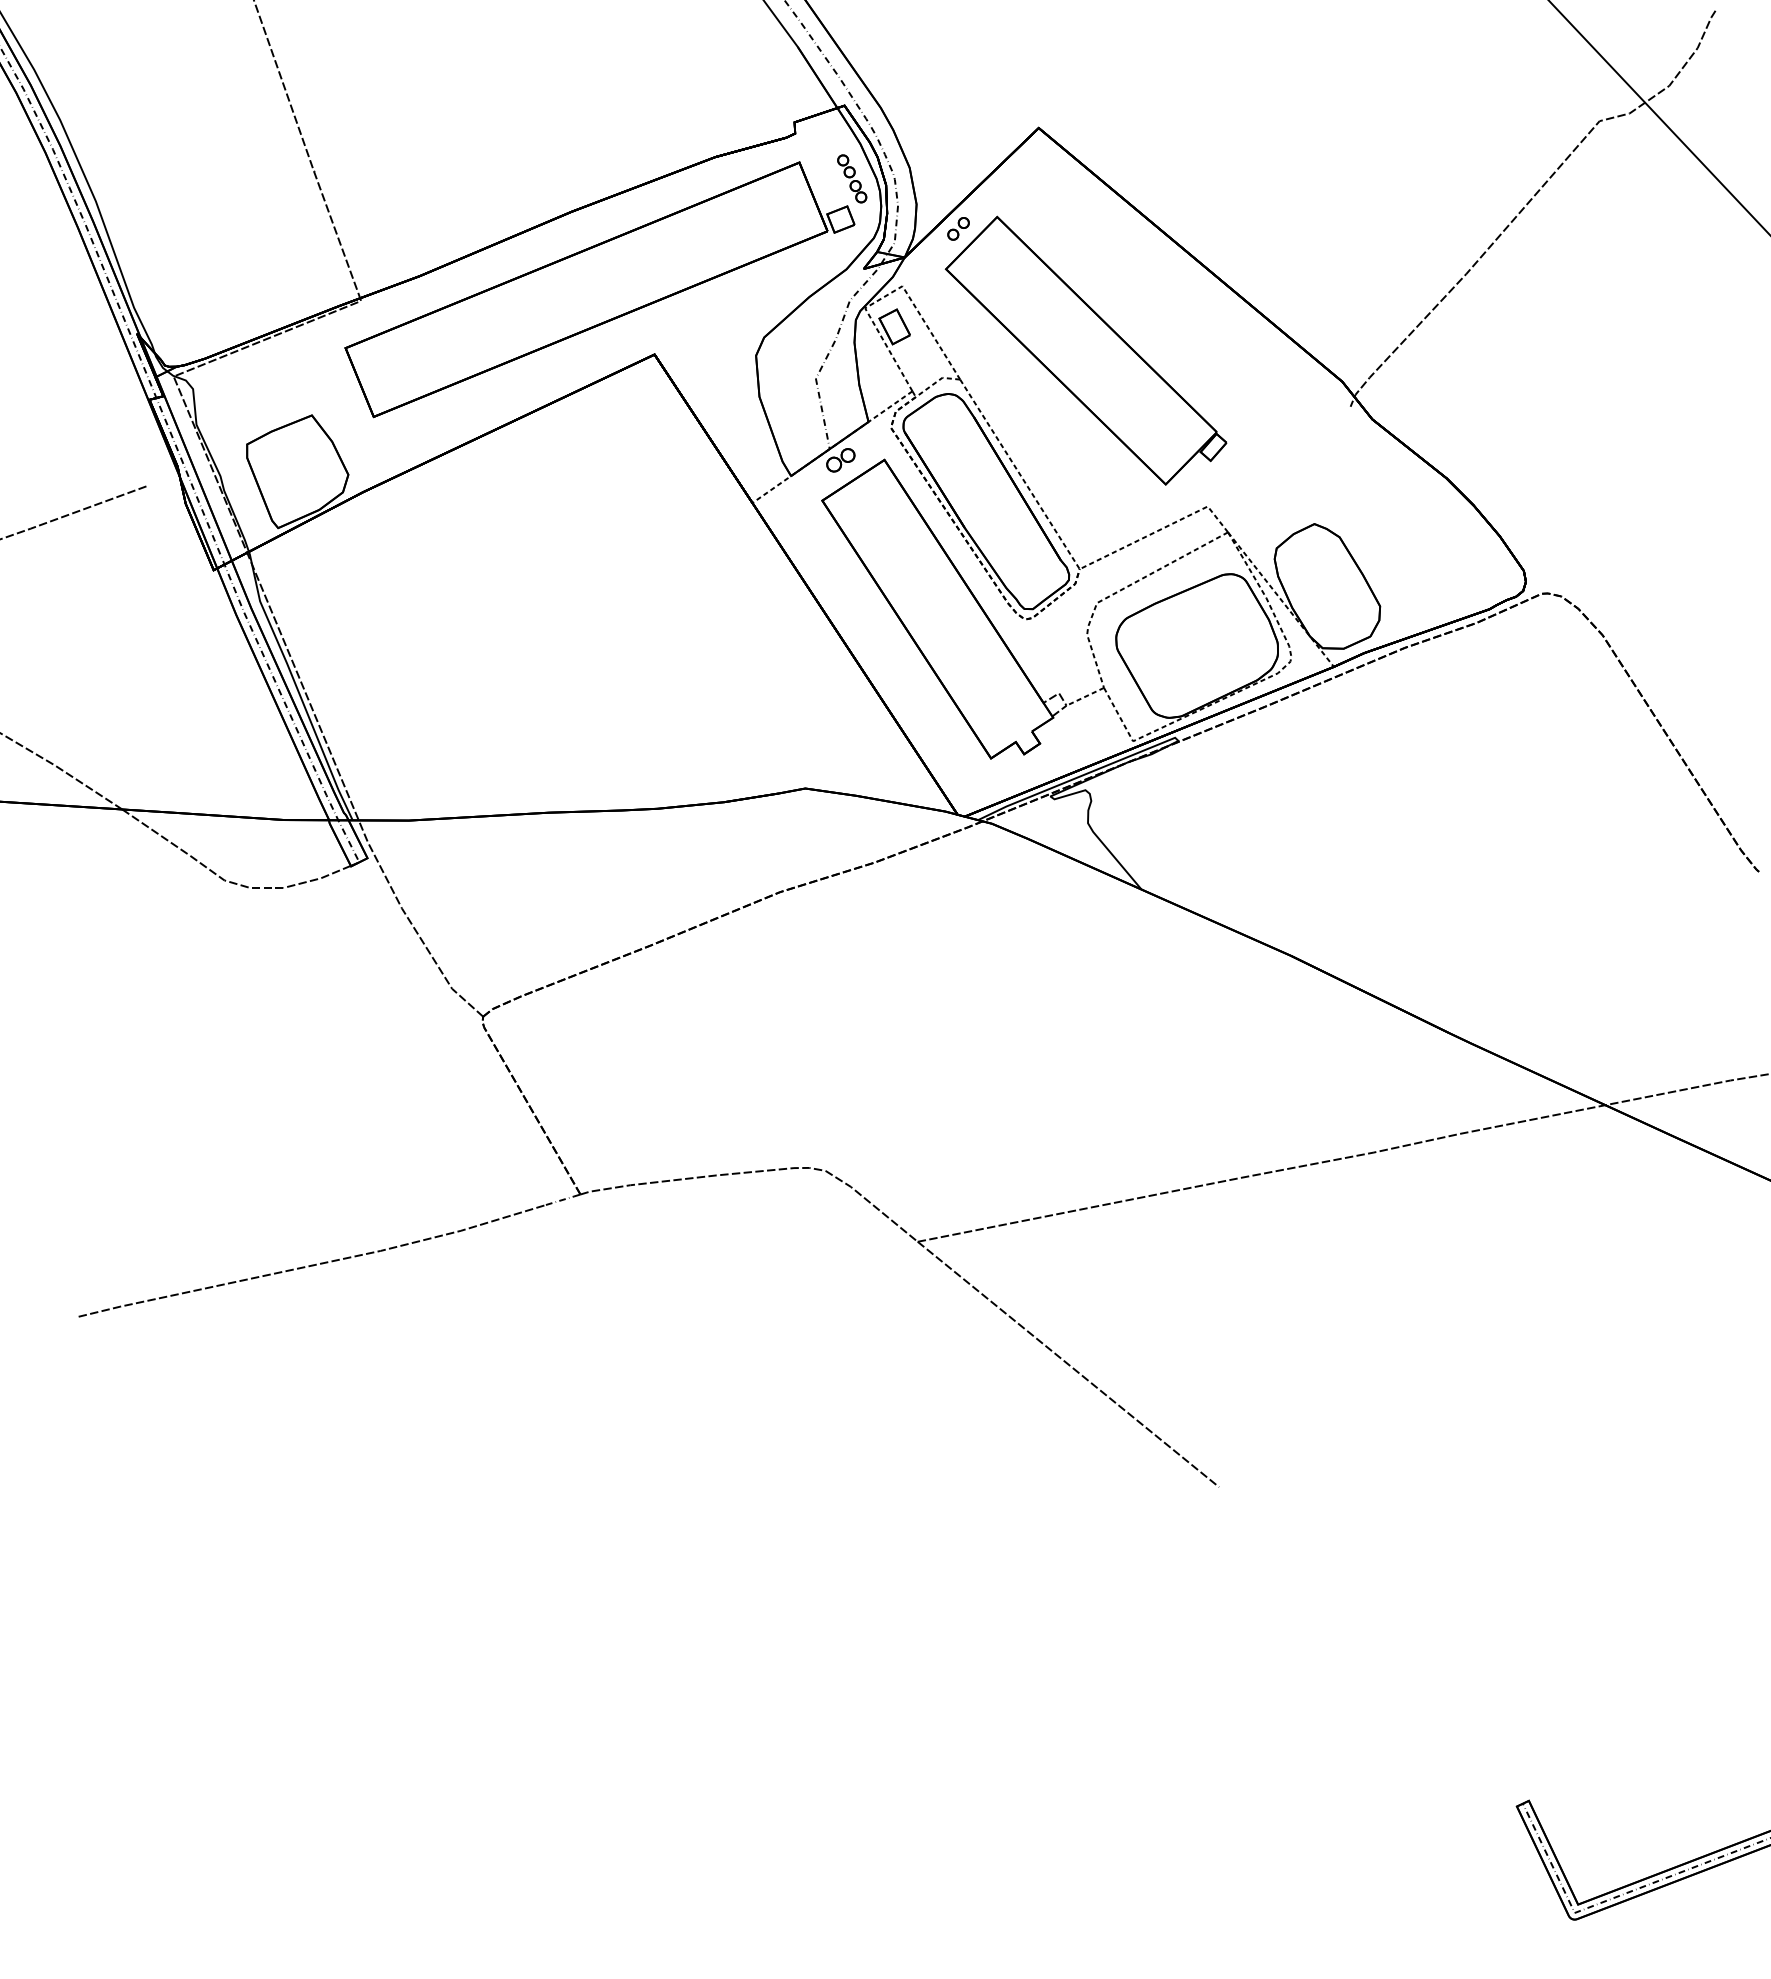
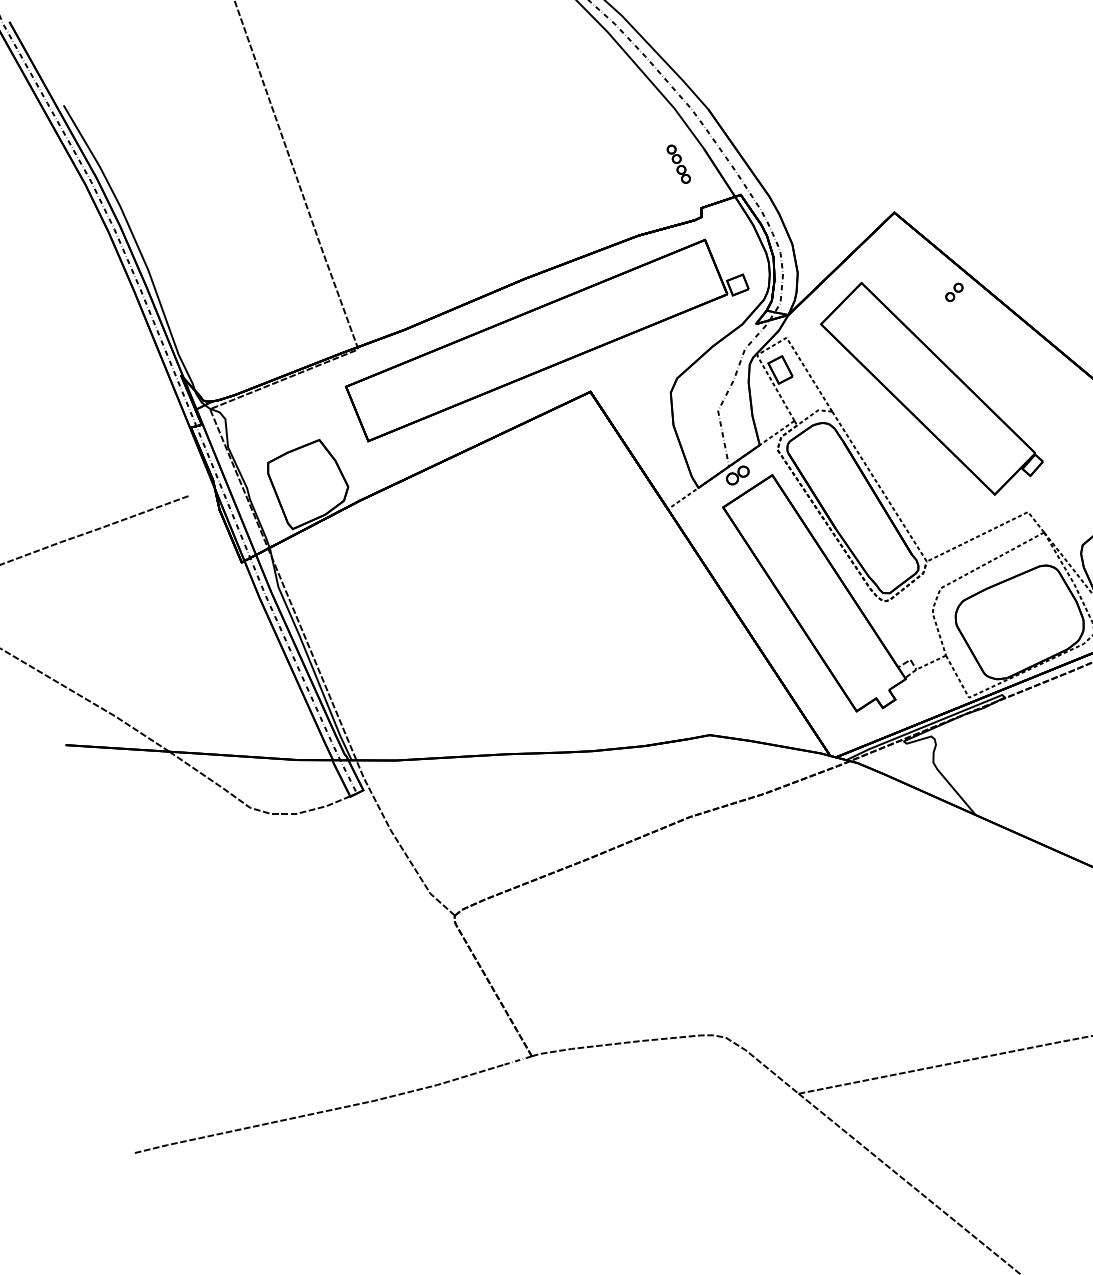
part: (852, 178) -> (679, 163), moved
part: (958, 228) -> (954, 292), moved

